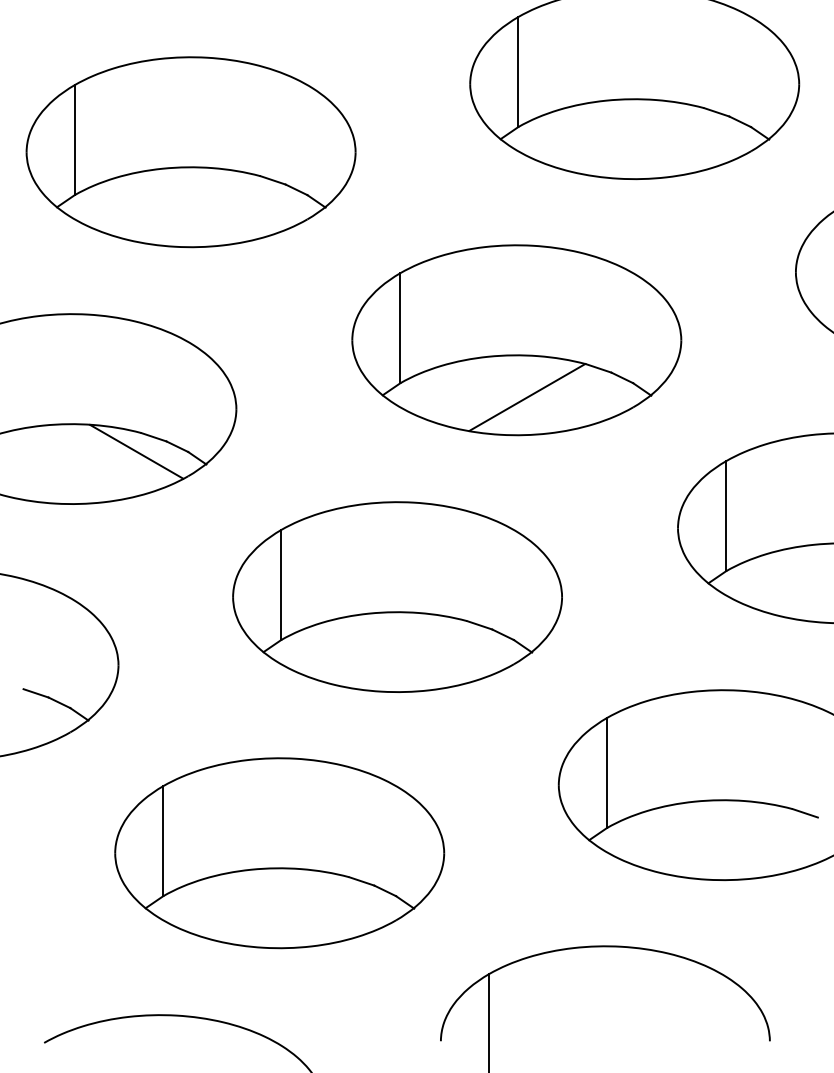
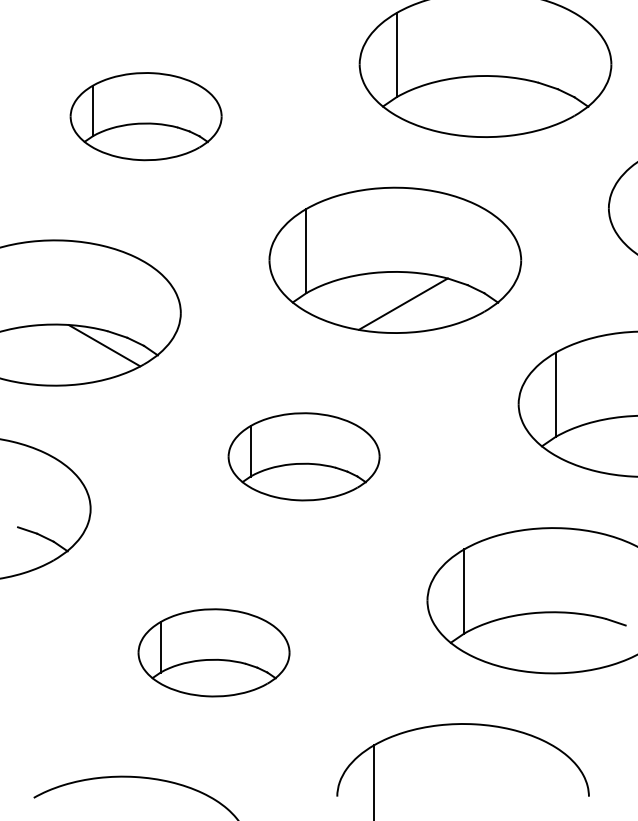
part: (190, 152) -> (145, 116), size x0.6
part: (397, 596) -> (304, 456), size x0.6
part: (279, 853) -> (213, 653), size x0.6

